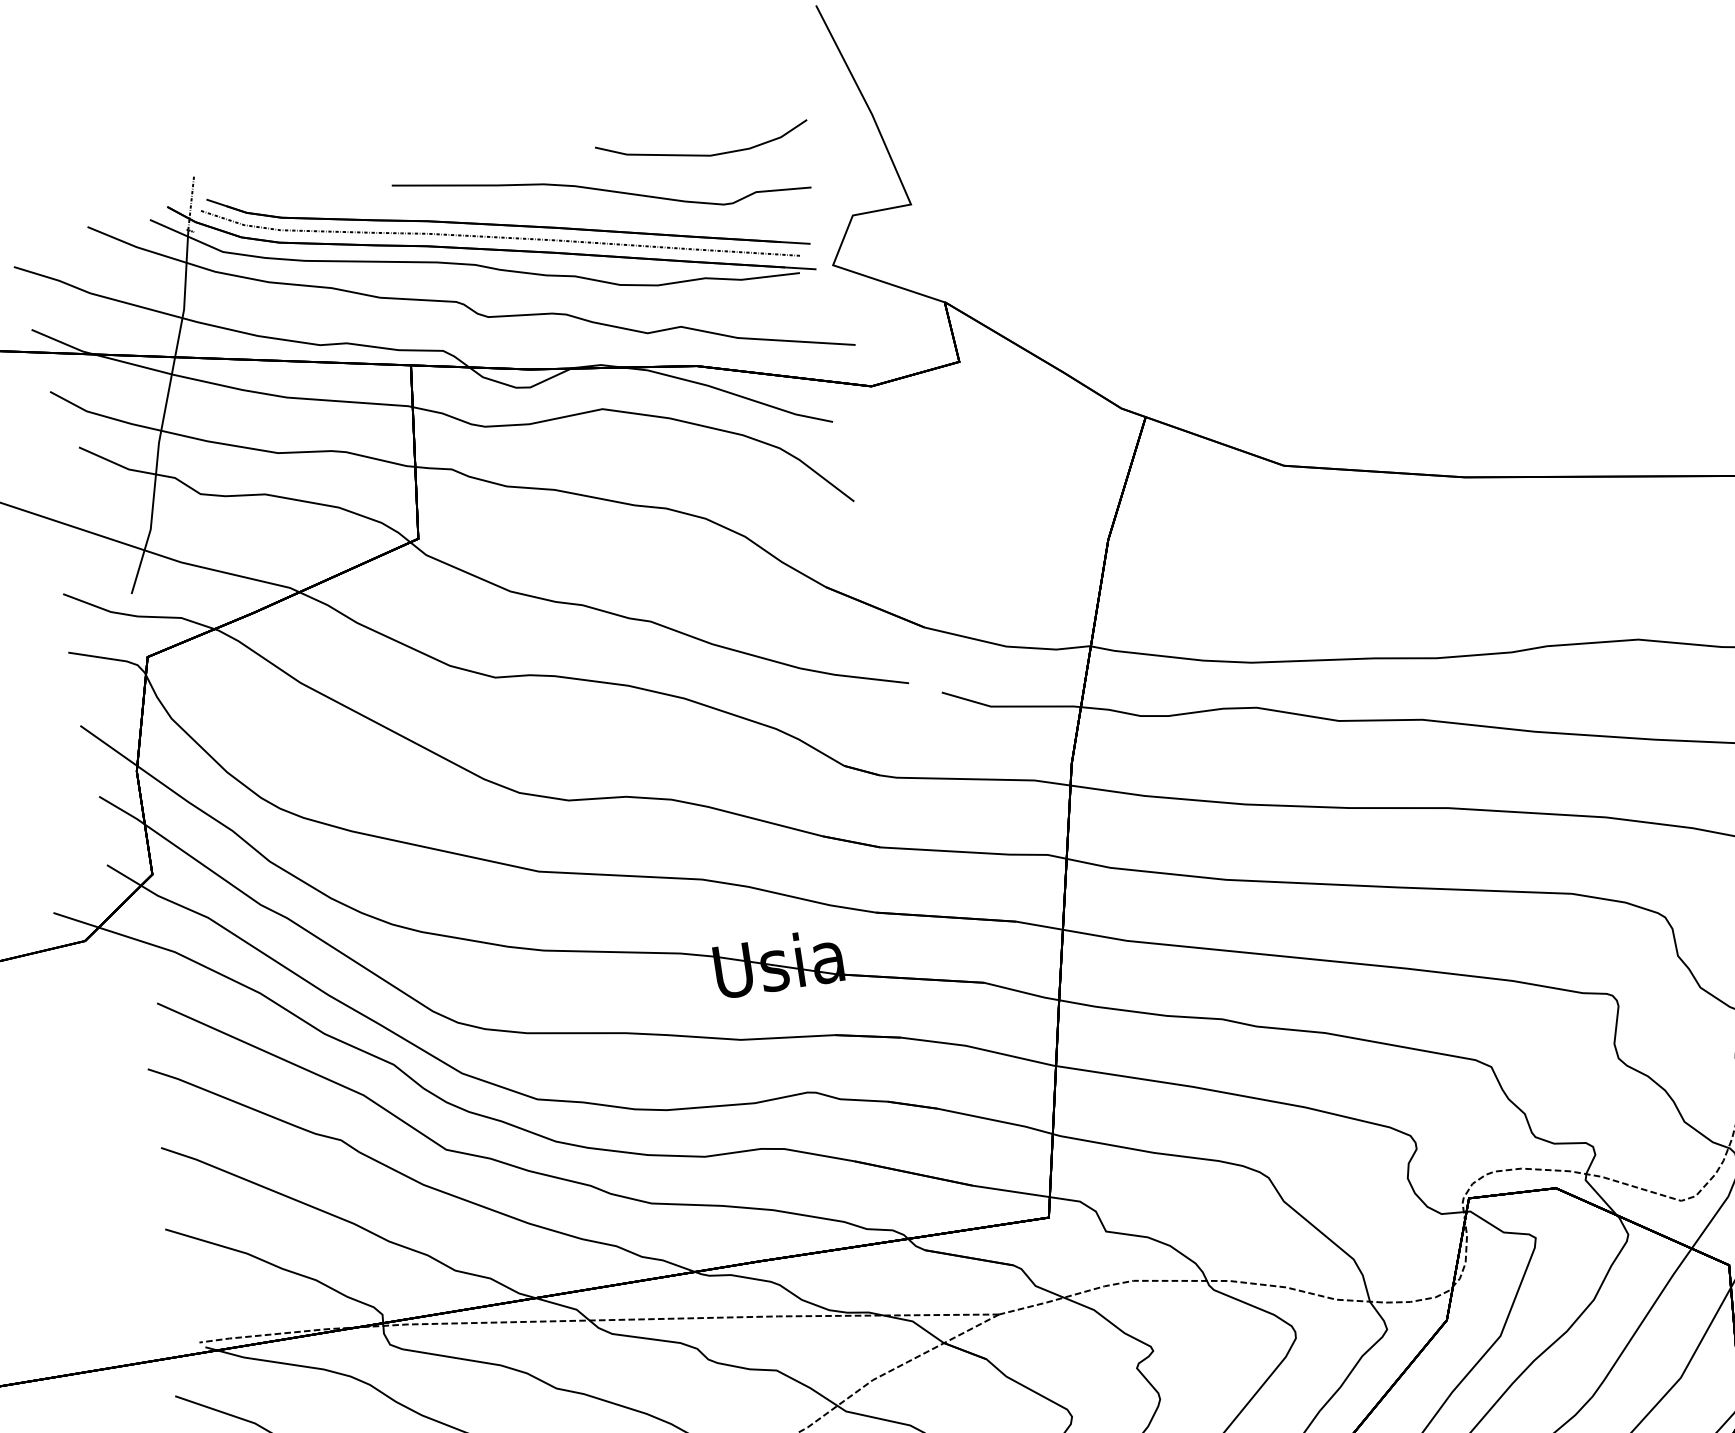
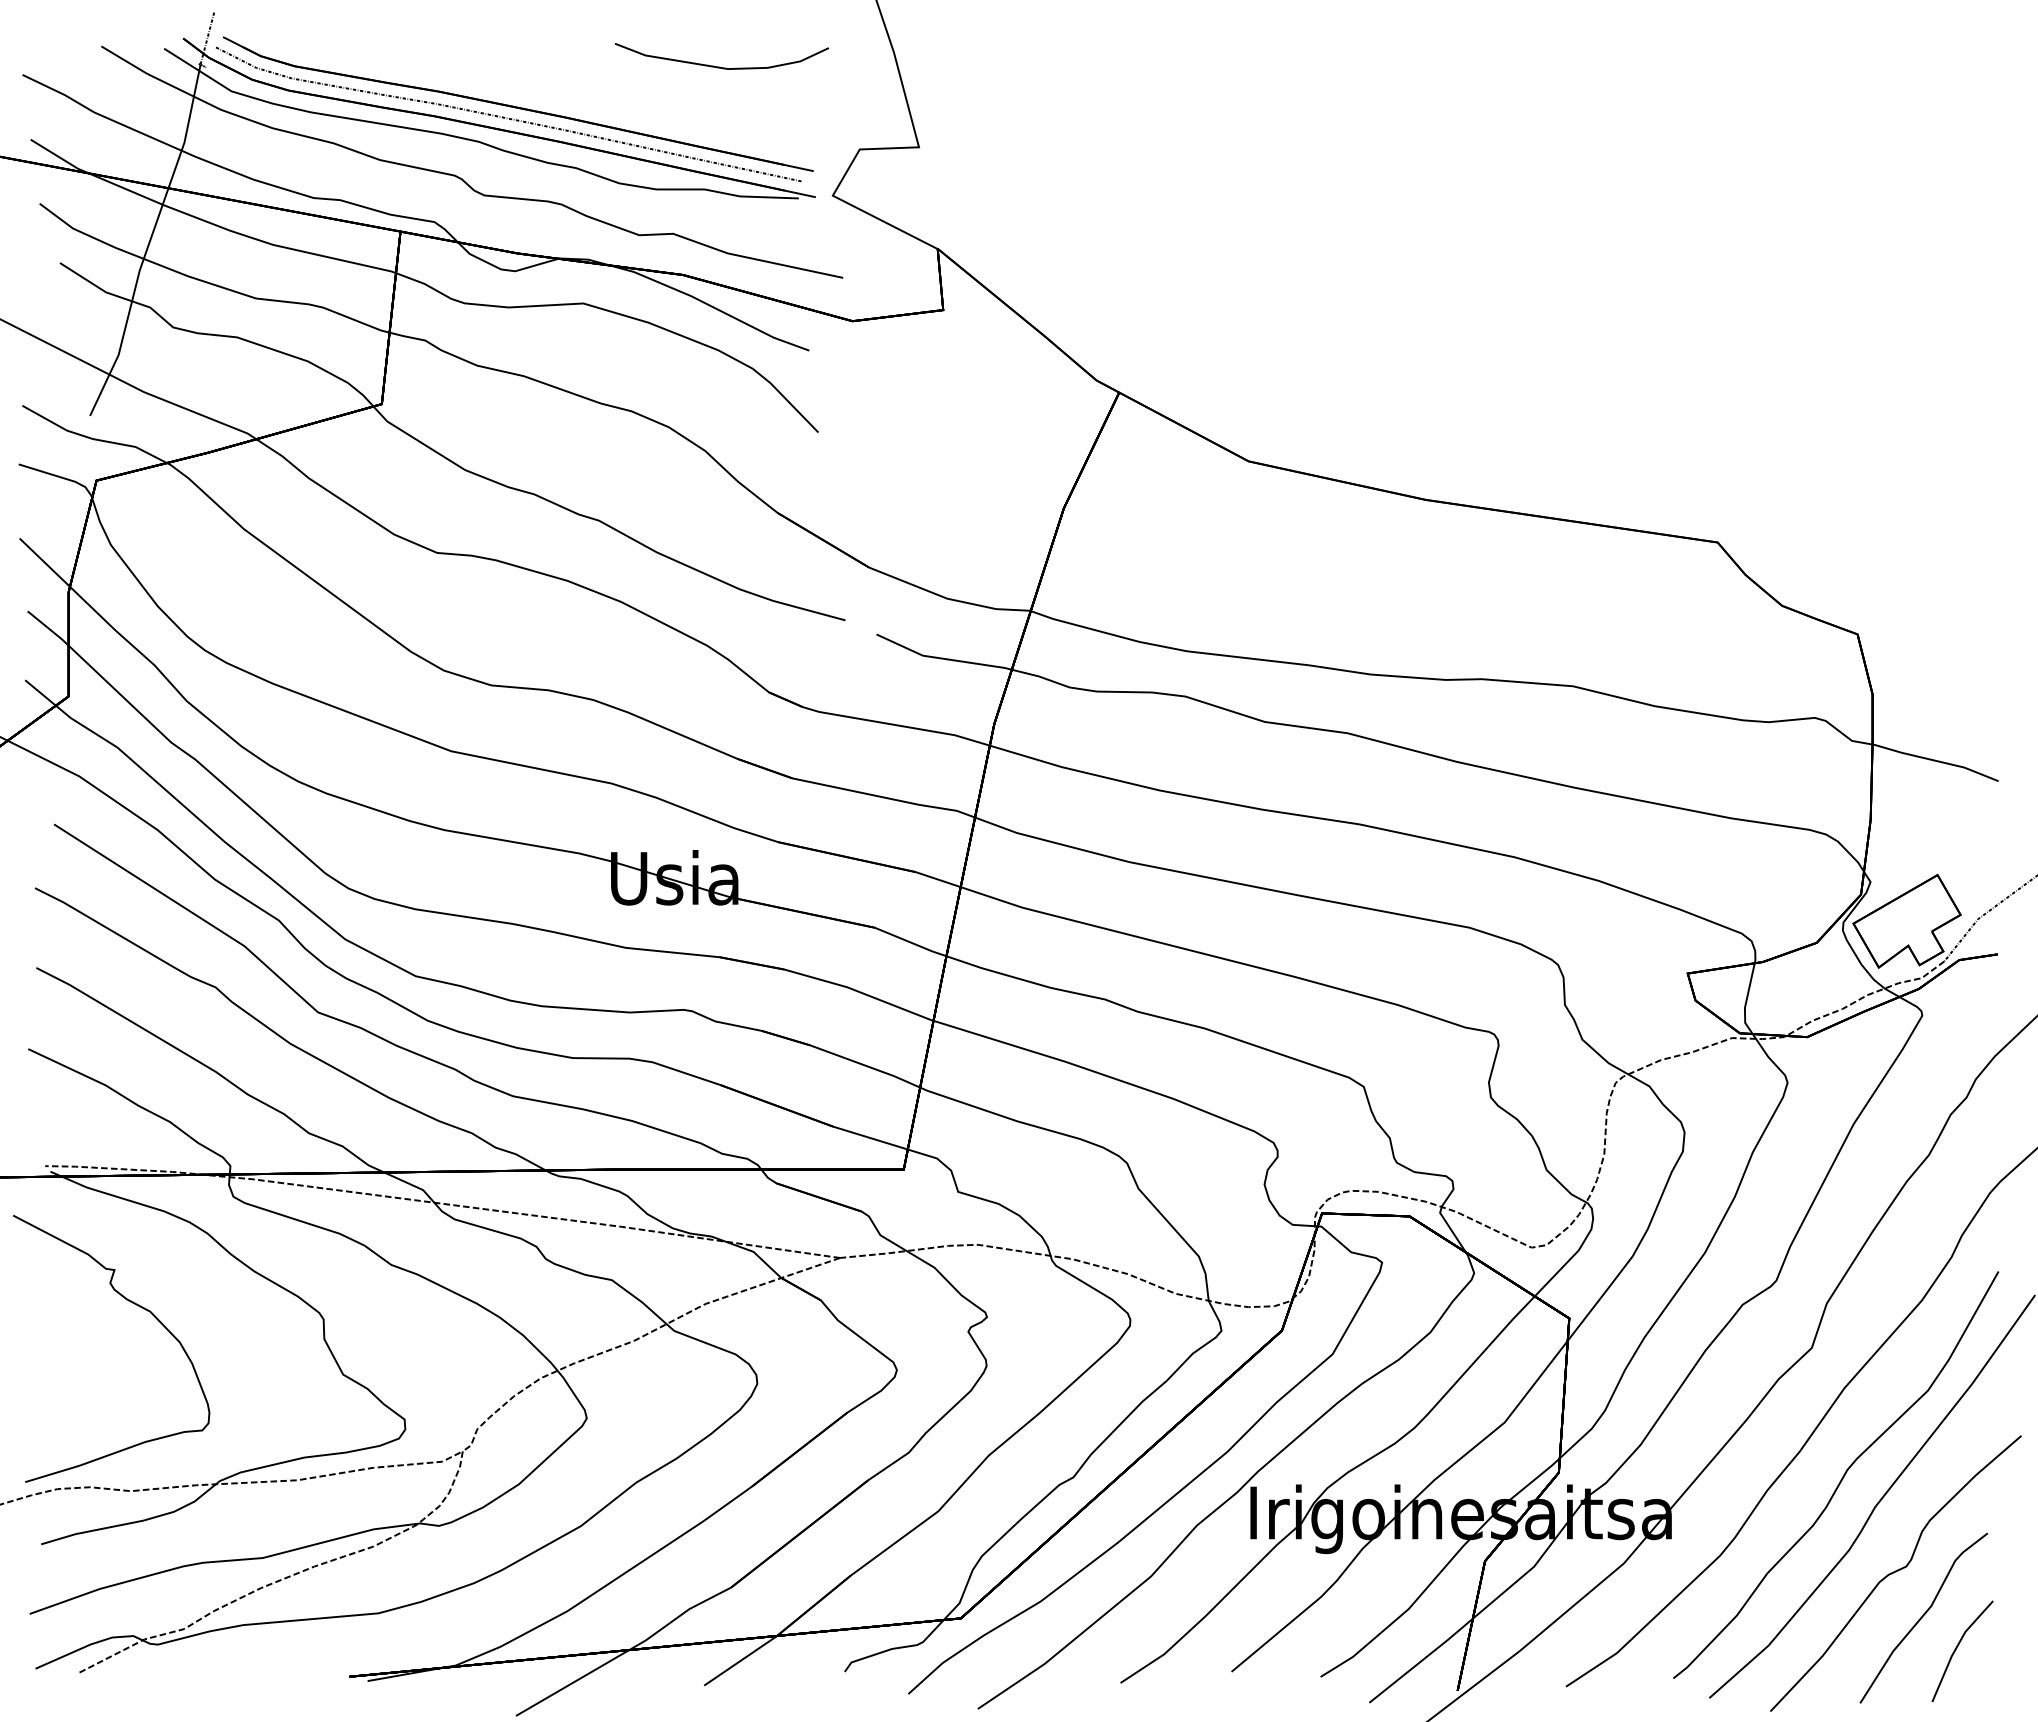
curve: (601, 188) -> (615, 85), removed

